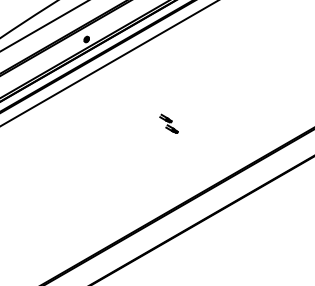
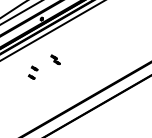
part: (168, 123) -> (55, 59), moved
part: (67, 150) -> (32, 72), added

